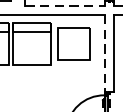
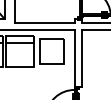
line: (65, 5) -> (45, 22), dashed -> solid
line: (104, 53) -> (74, 58), dashed -> solid

